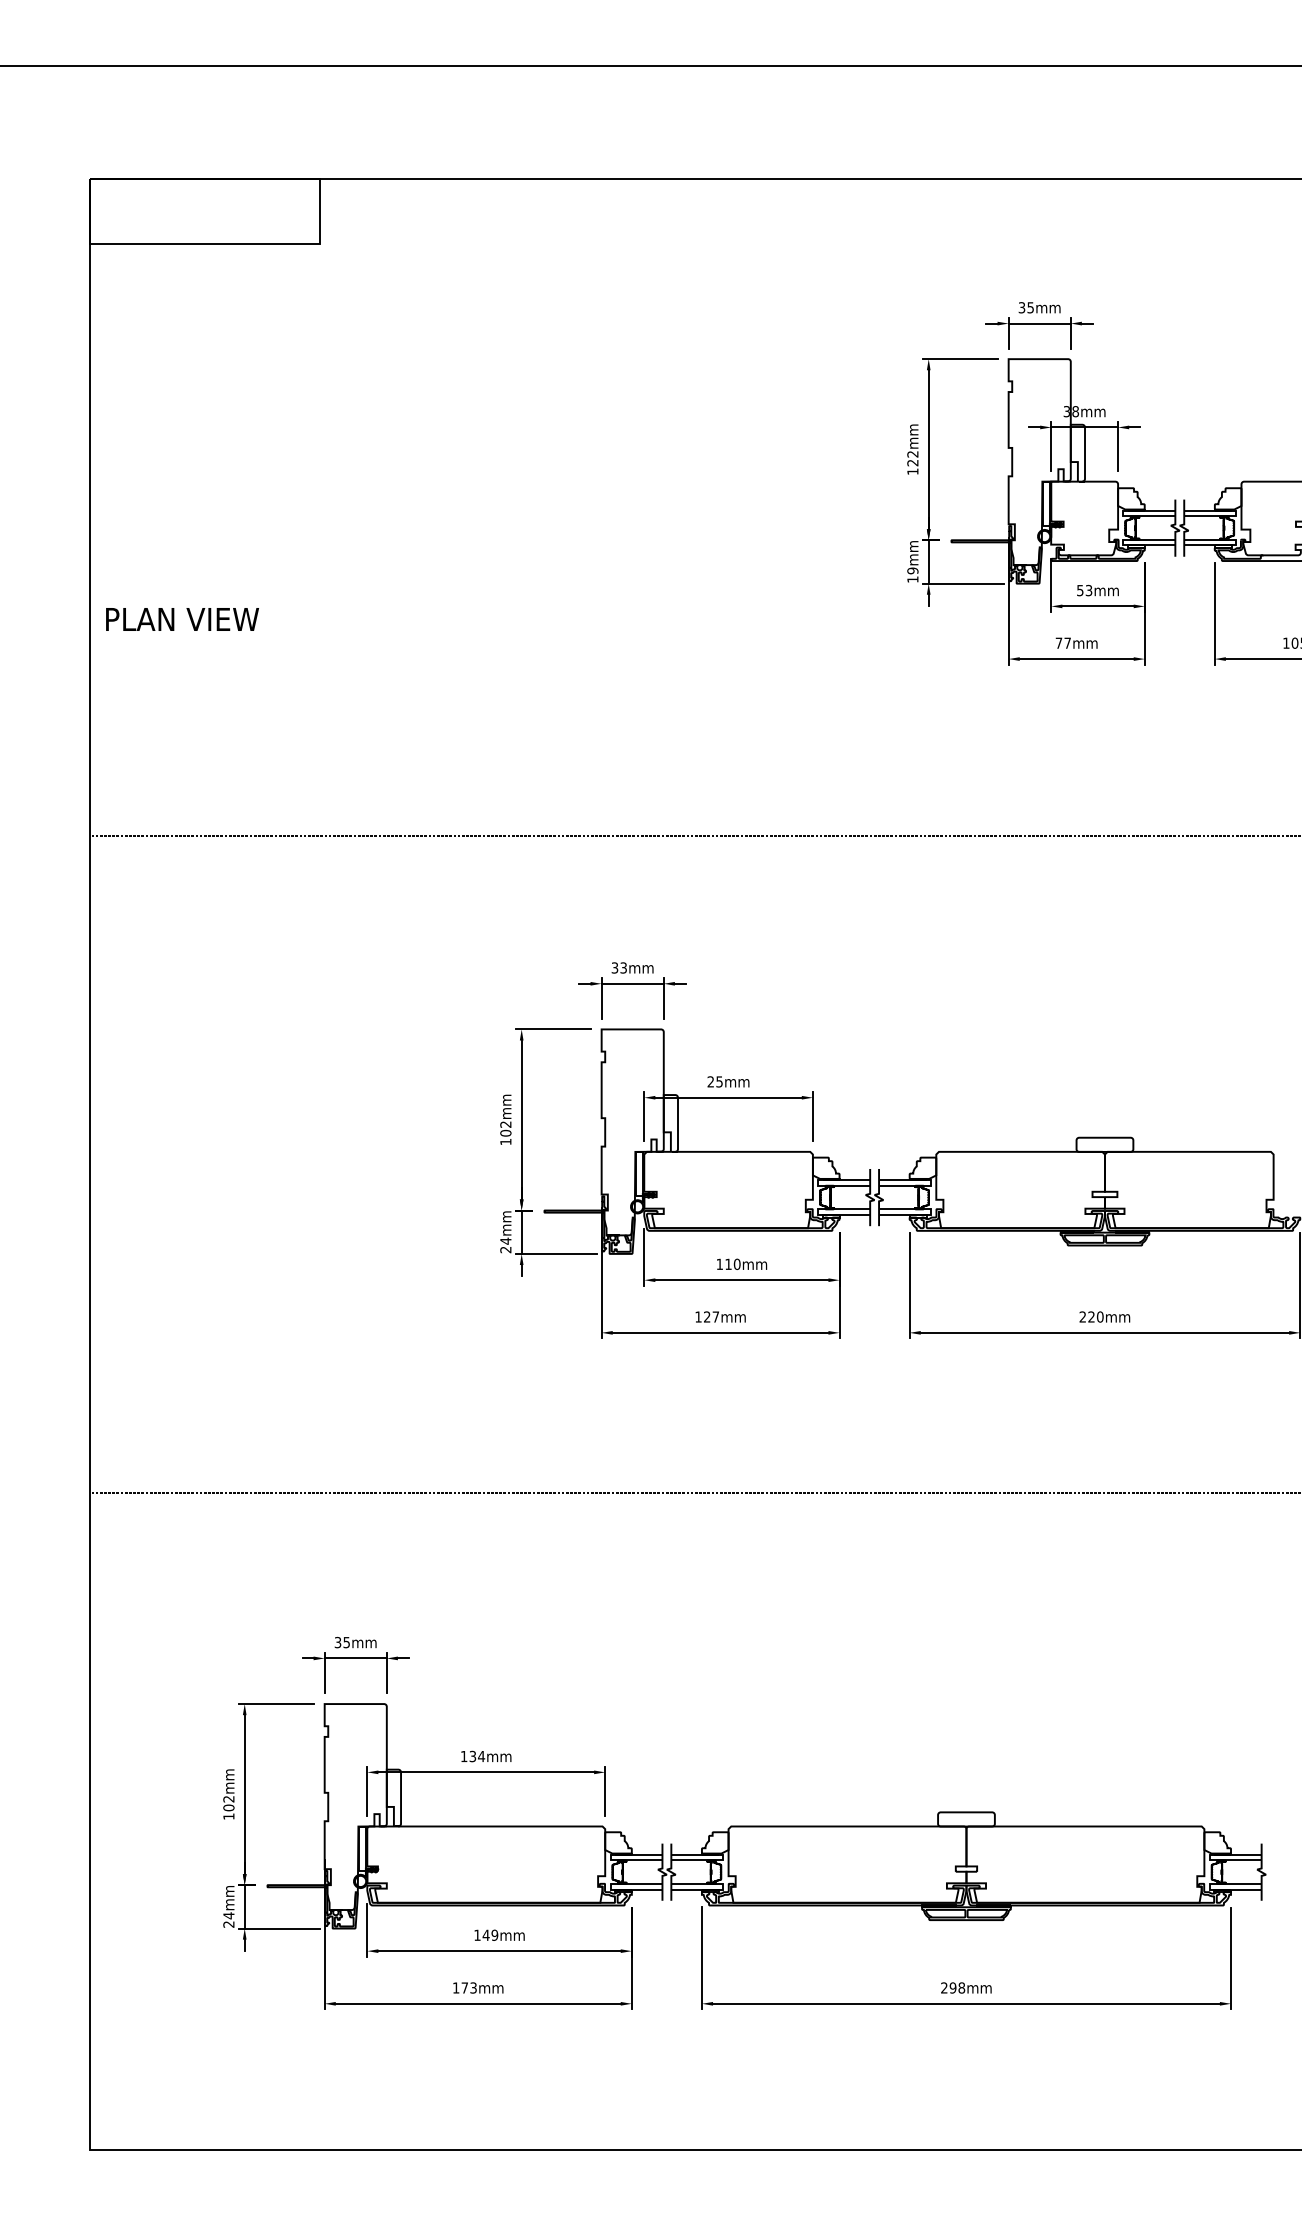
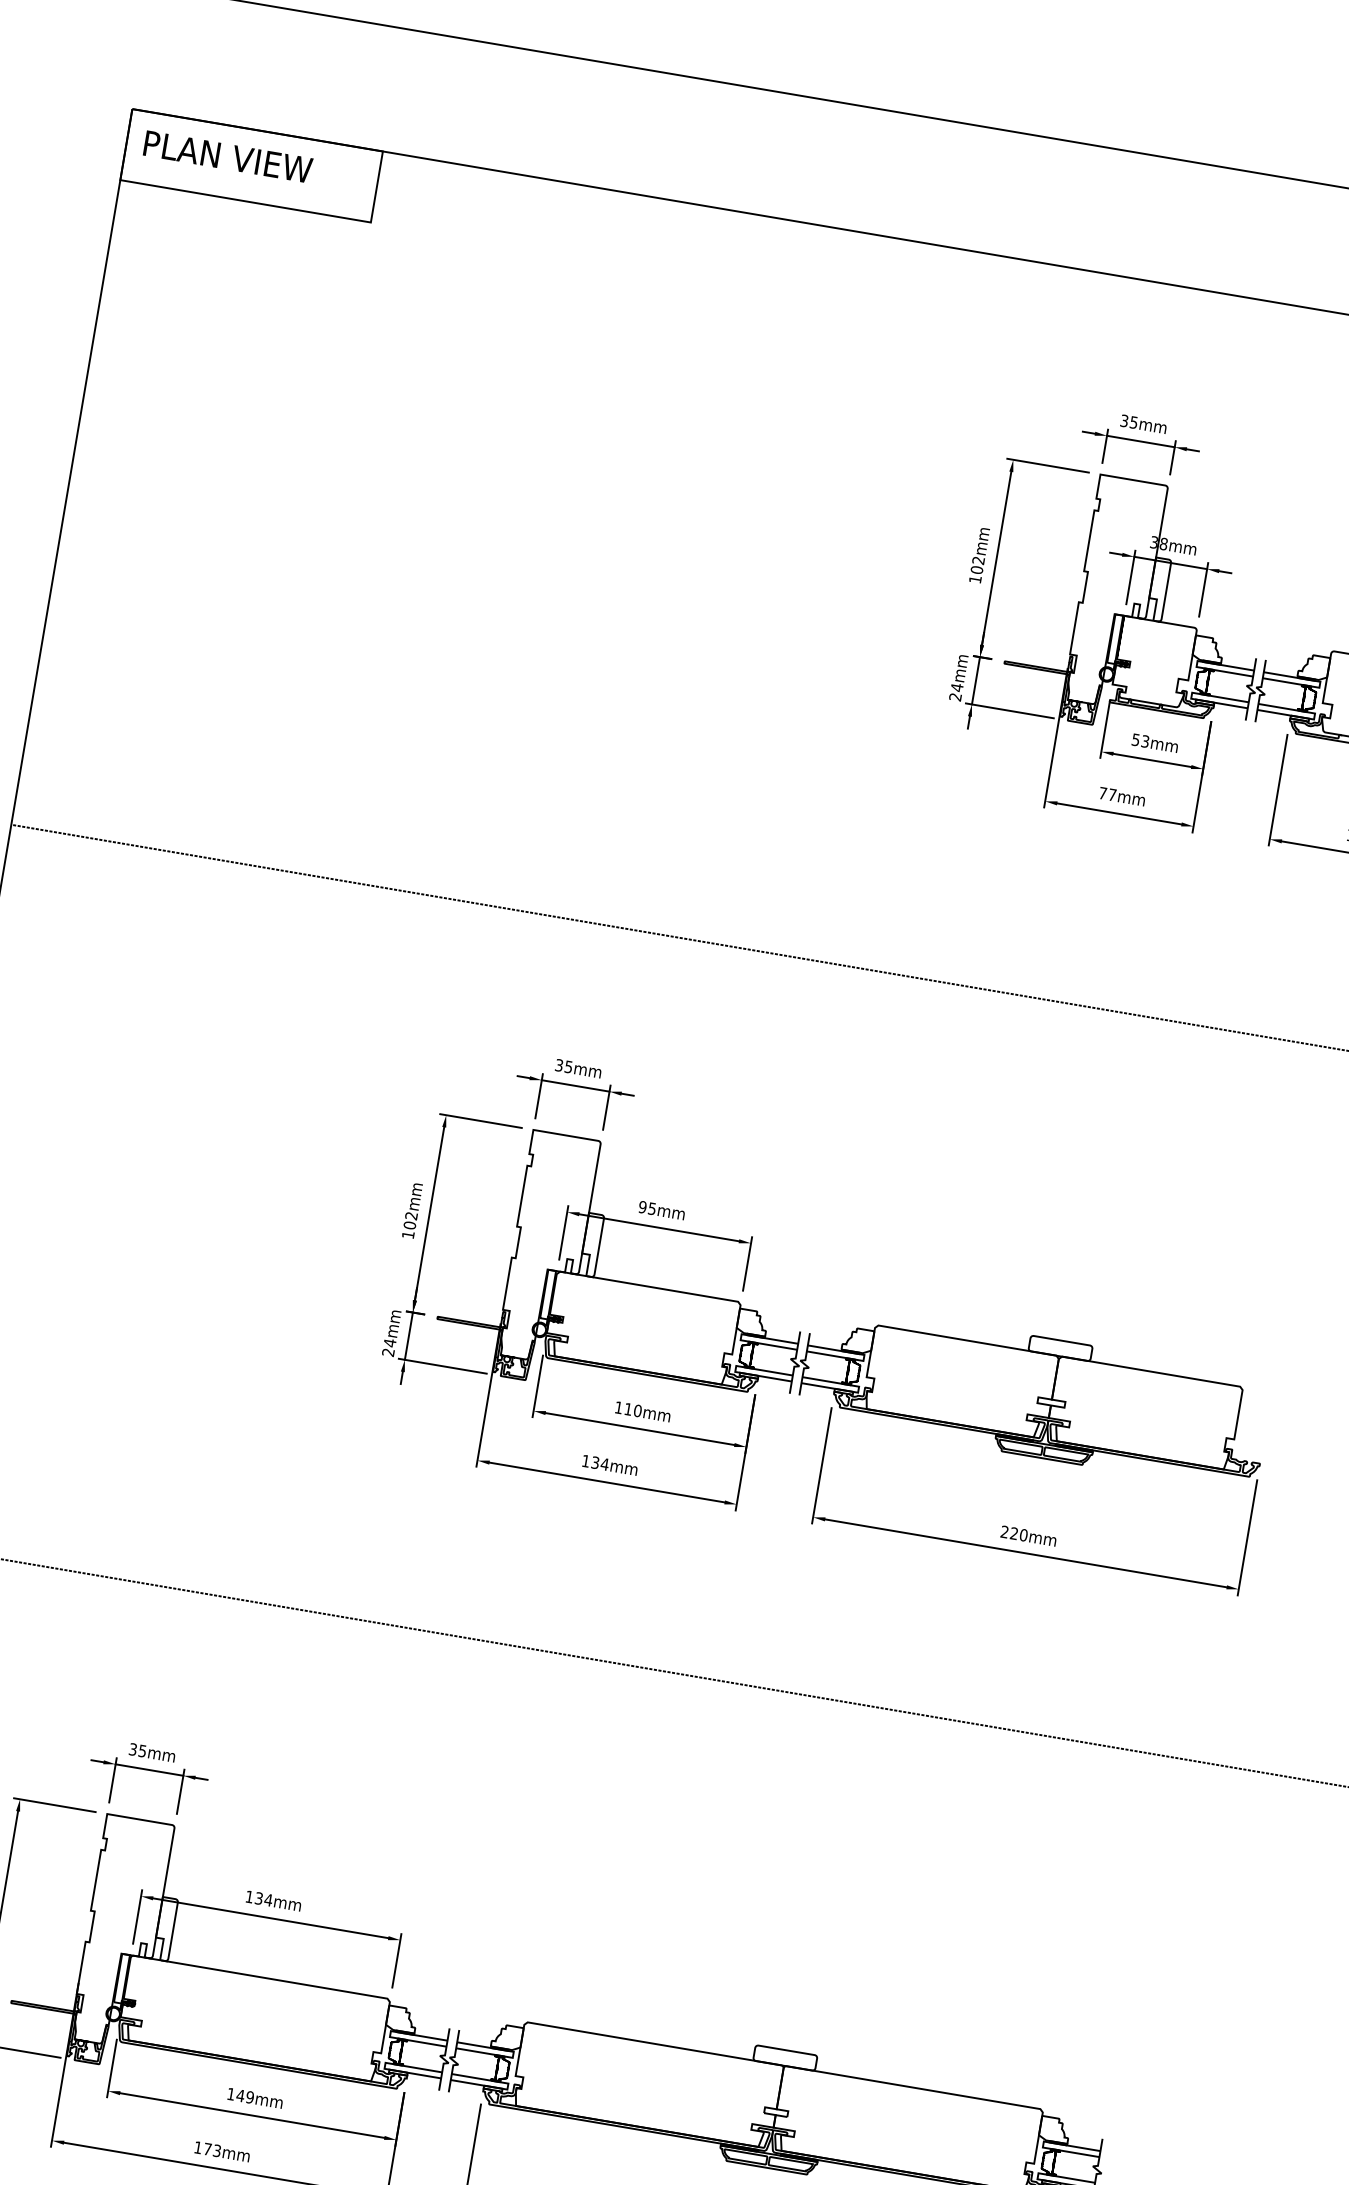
text: (912, 462) -> (976, 569), 122mm -> 102mm
text: (912, 574) -> (956, 691), 19mm -> 24mm
text: (182, 619) -> (228, 157), moved
text: (623, 967) -> (568, 1066), 33mm -> 35mm
text: (710, 1081) -> (642, 1206), 25mm -> 95mm
text: (711, 1316) -> (600, 1463), 127mm -> 134mm

